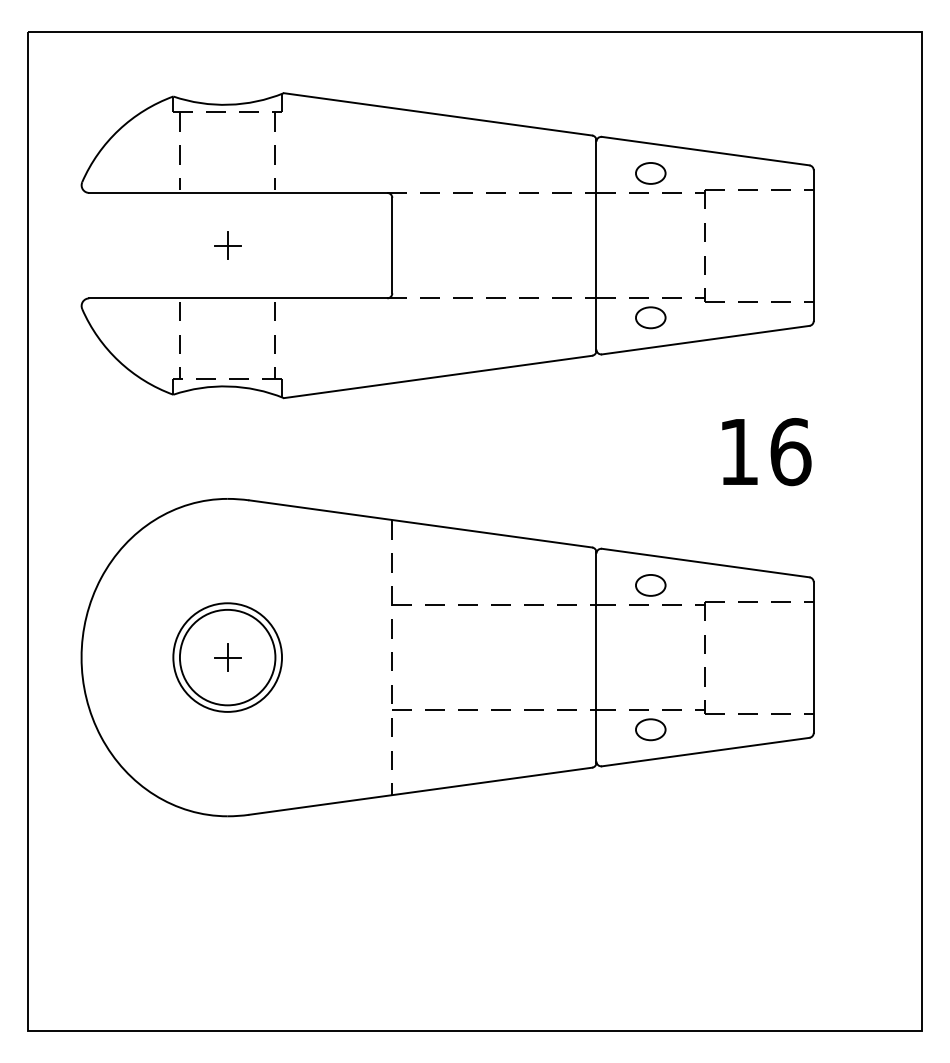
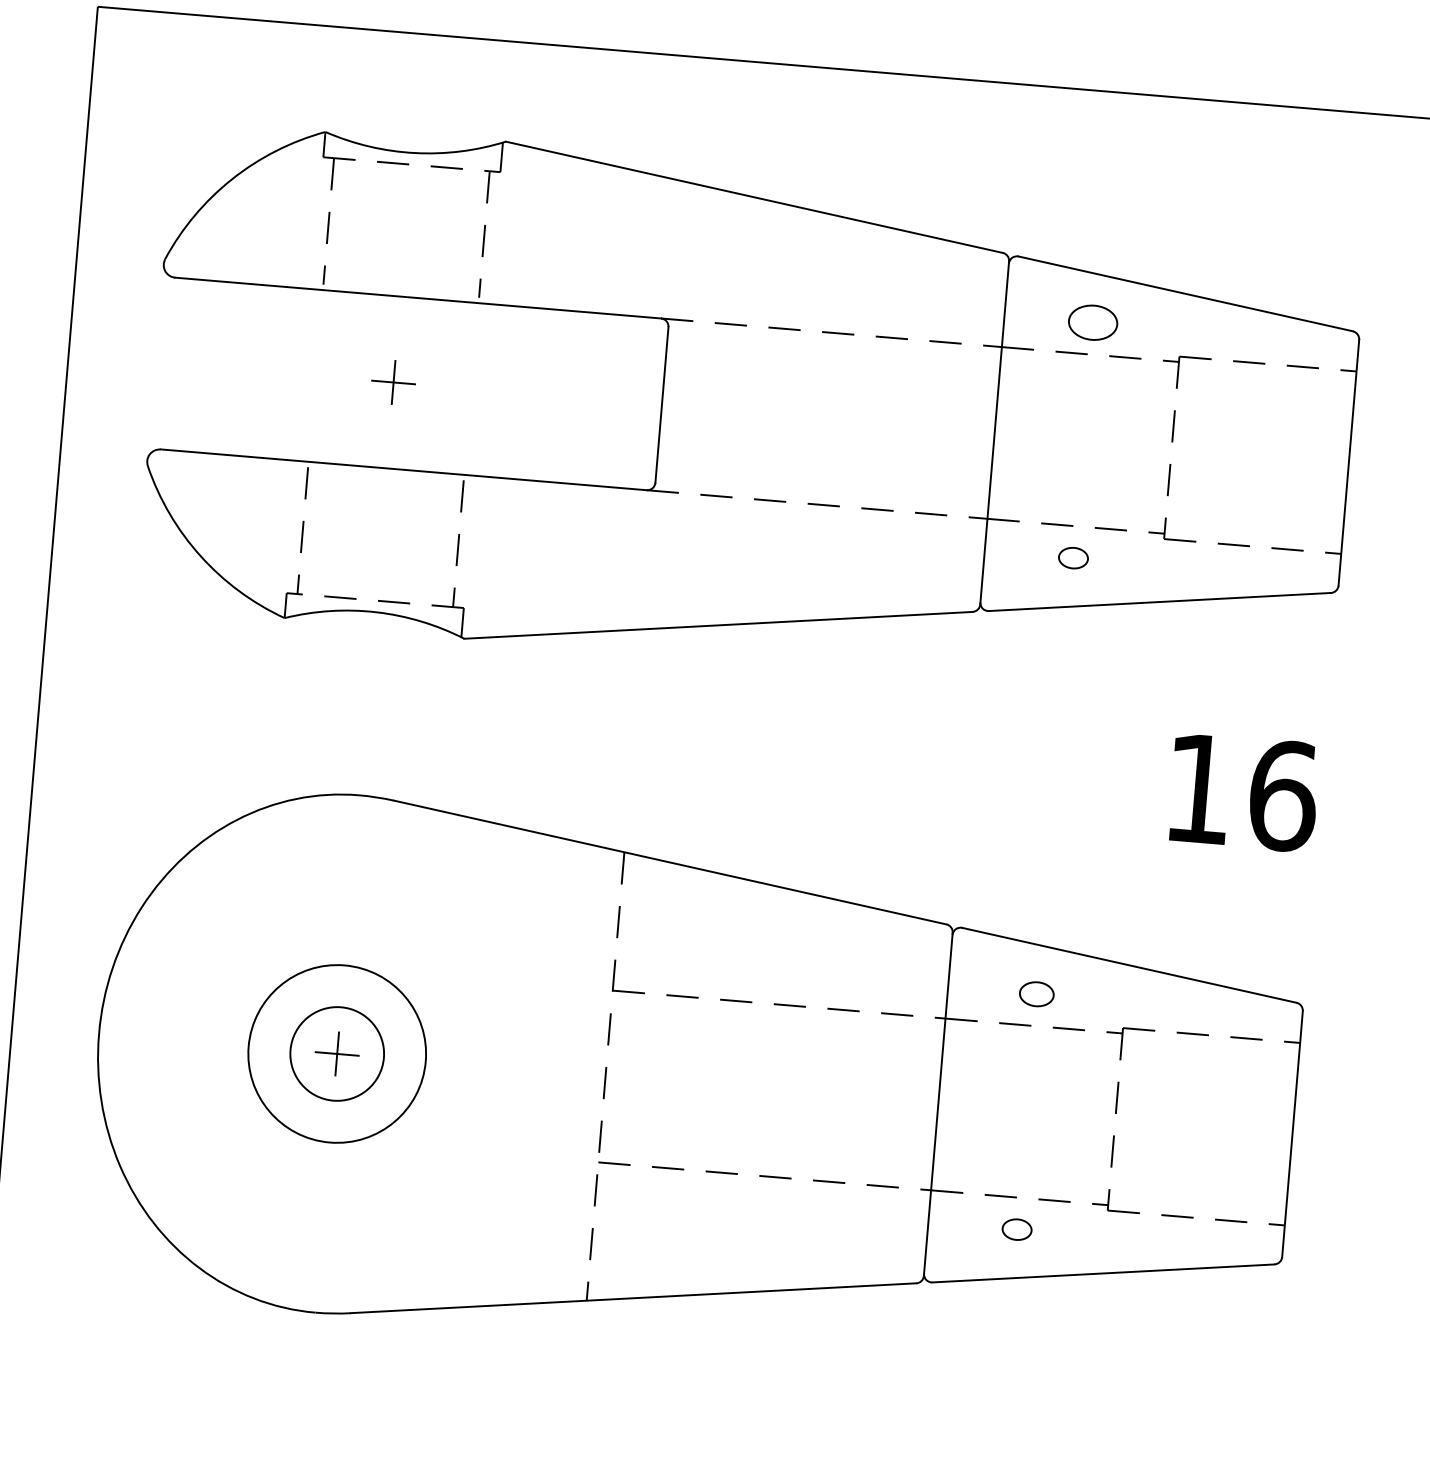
part: (650, 317) -> (1072, 557), size x0.6
part: (650, 585) -> (1036, 994), size x0.7
circle: (227, 657) -> (336, 1053), size x0.6
part: (650, 729) -> (1016, 1229), size x0.6

